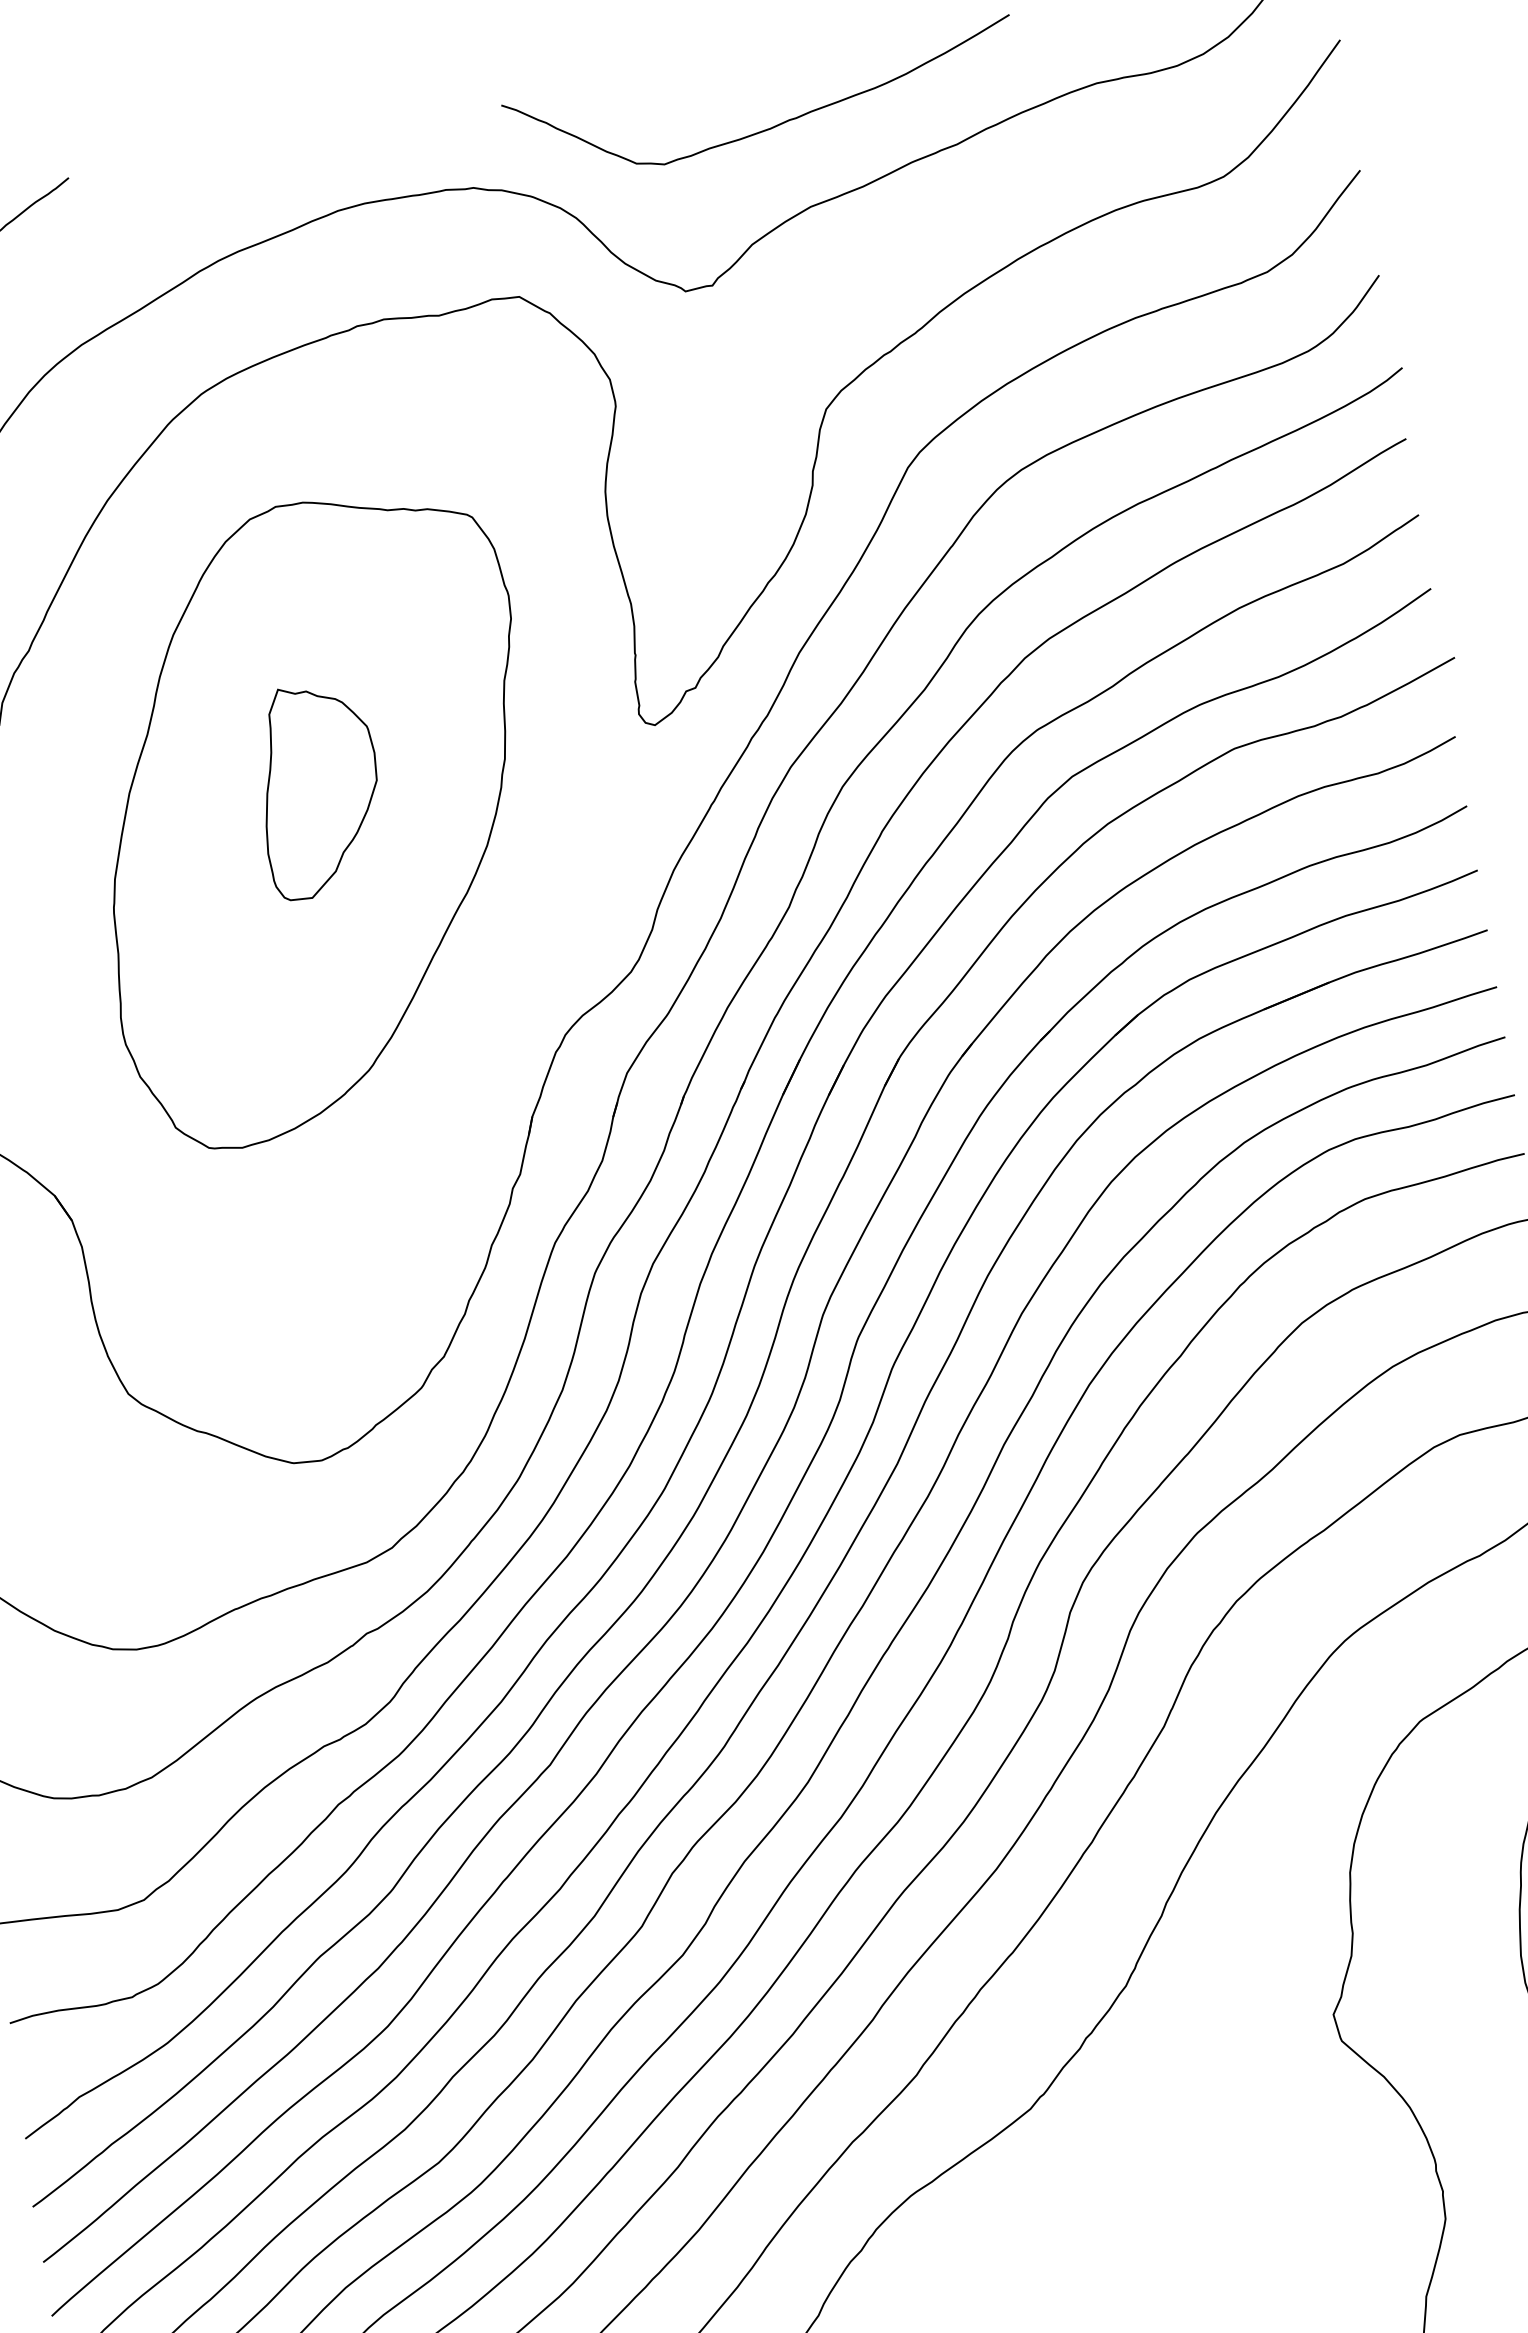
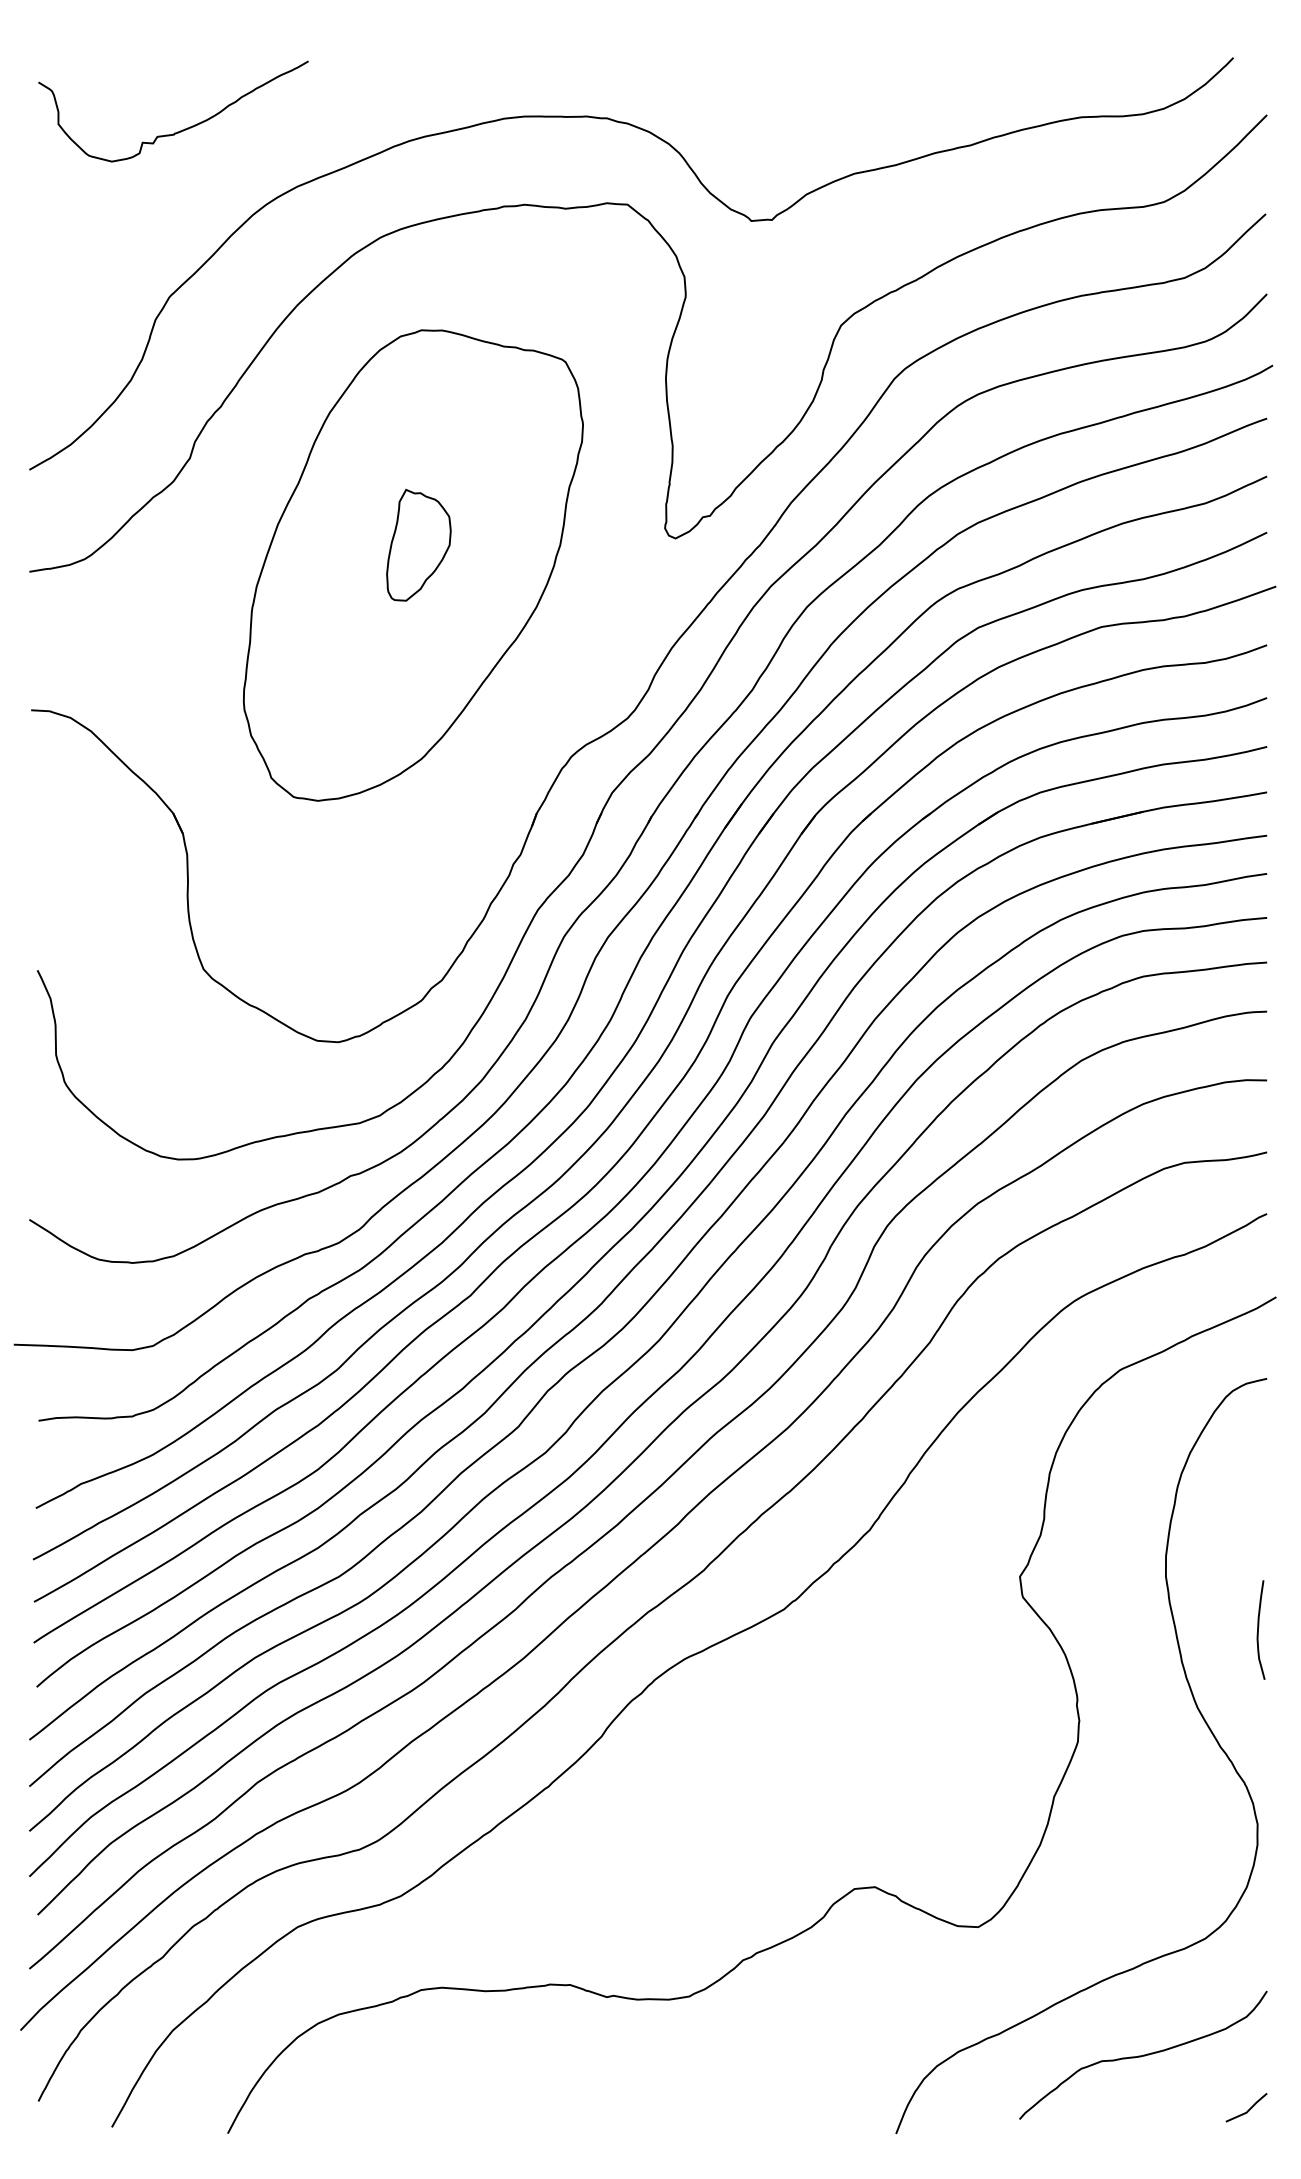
curve: (770, 126) -> (834, 109), removed
part: (318, 790) -> (418, 545), size x0.7

